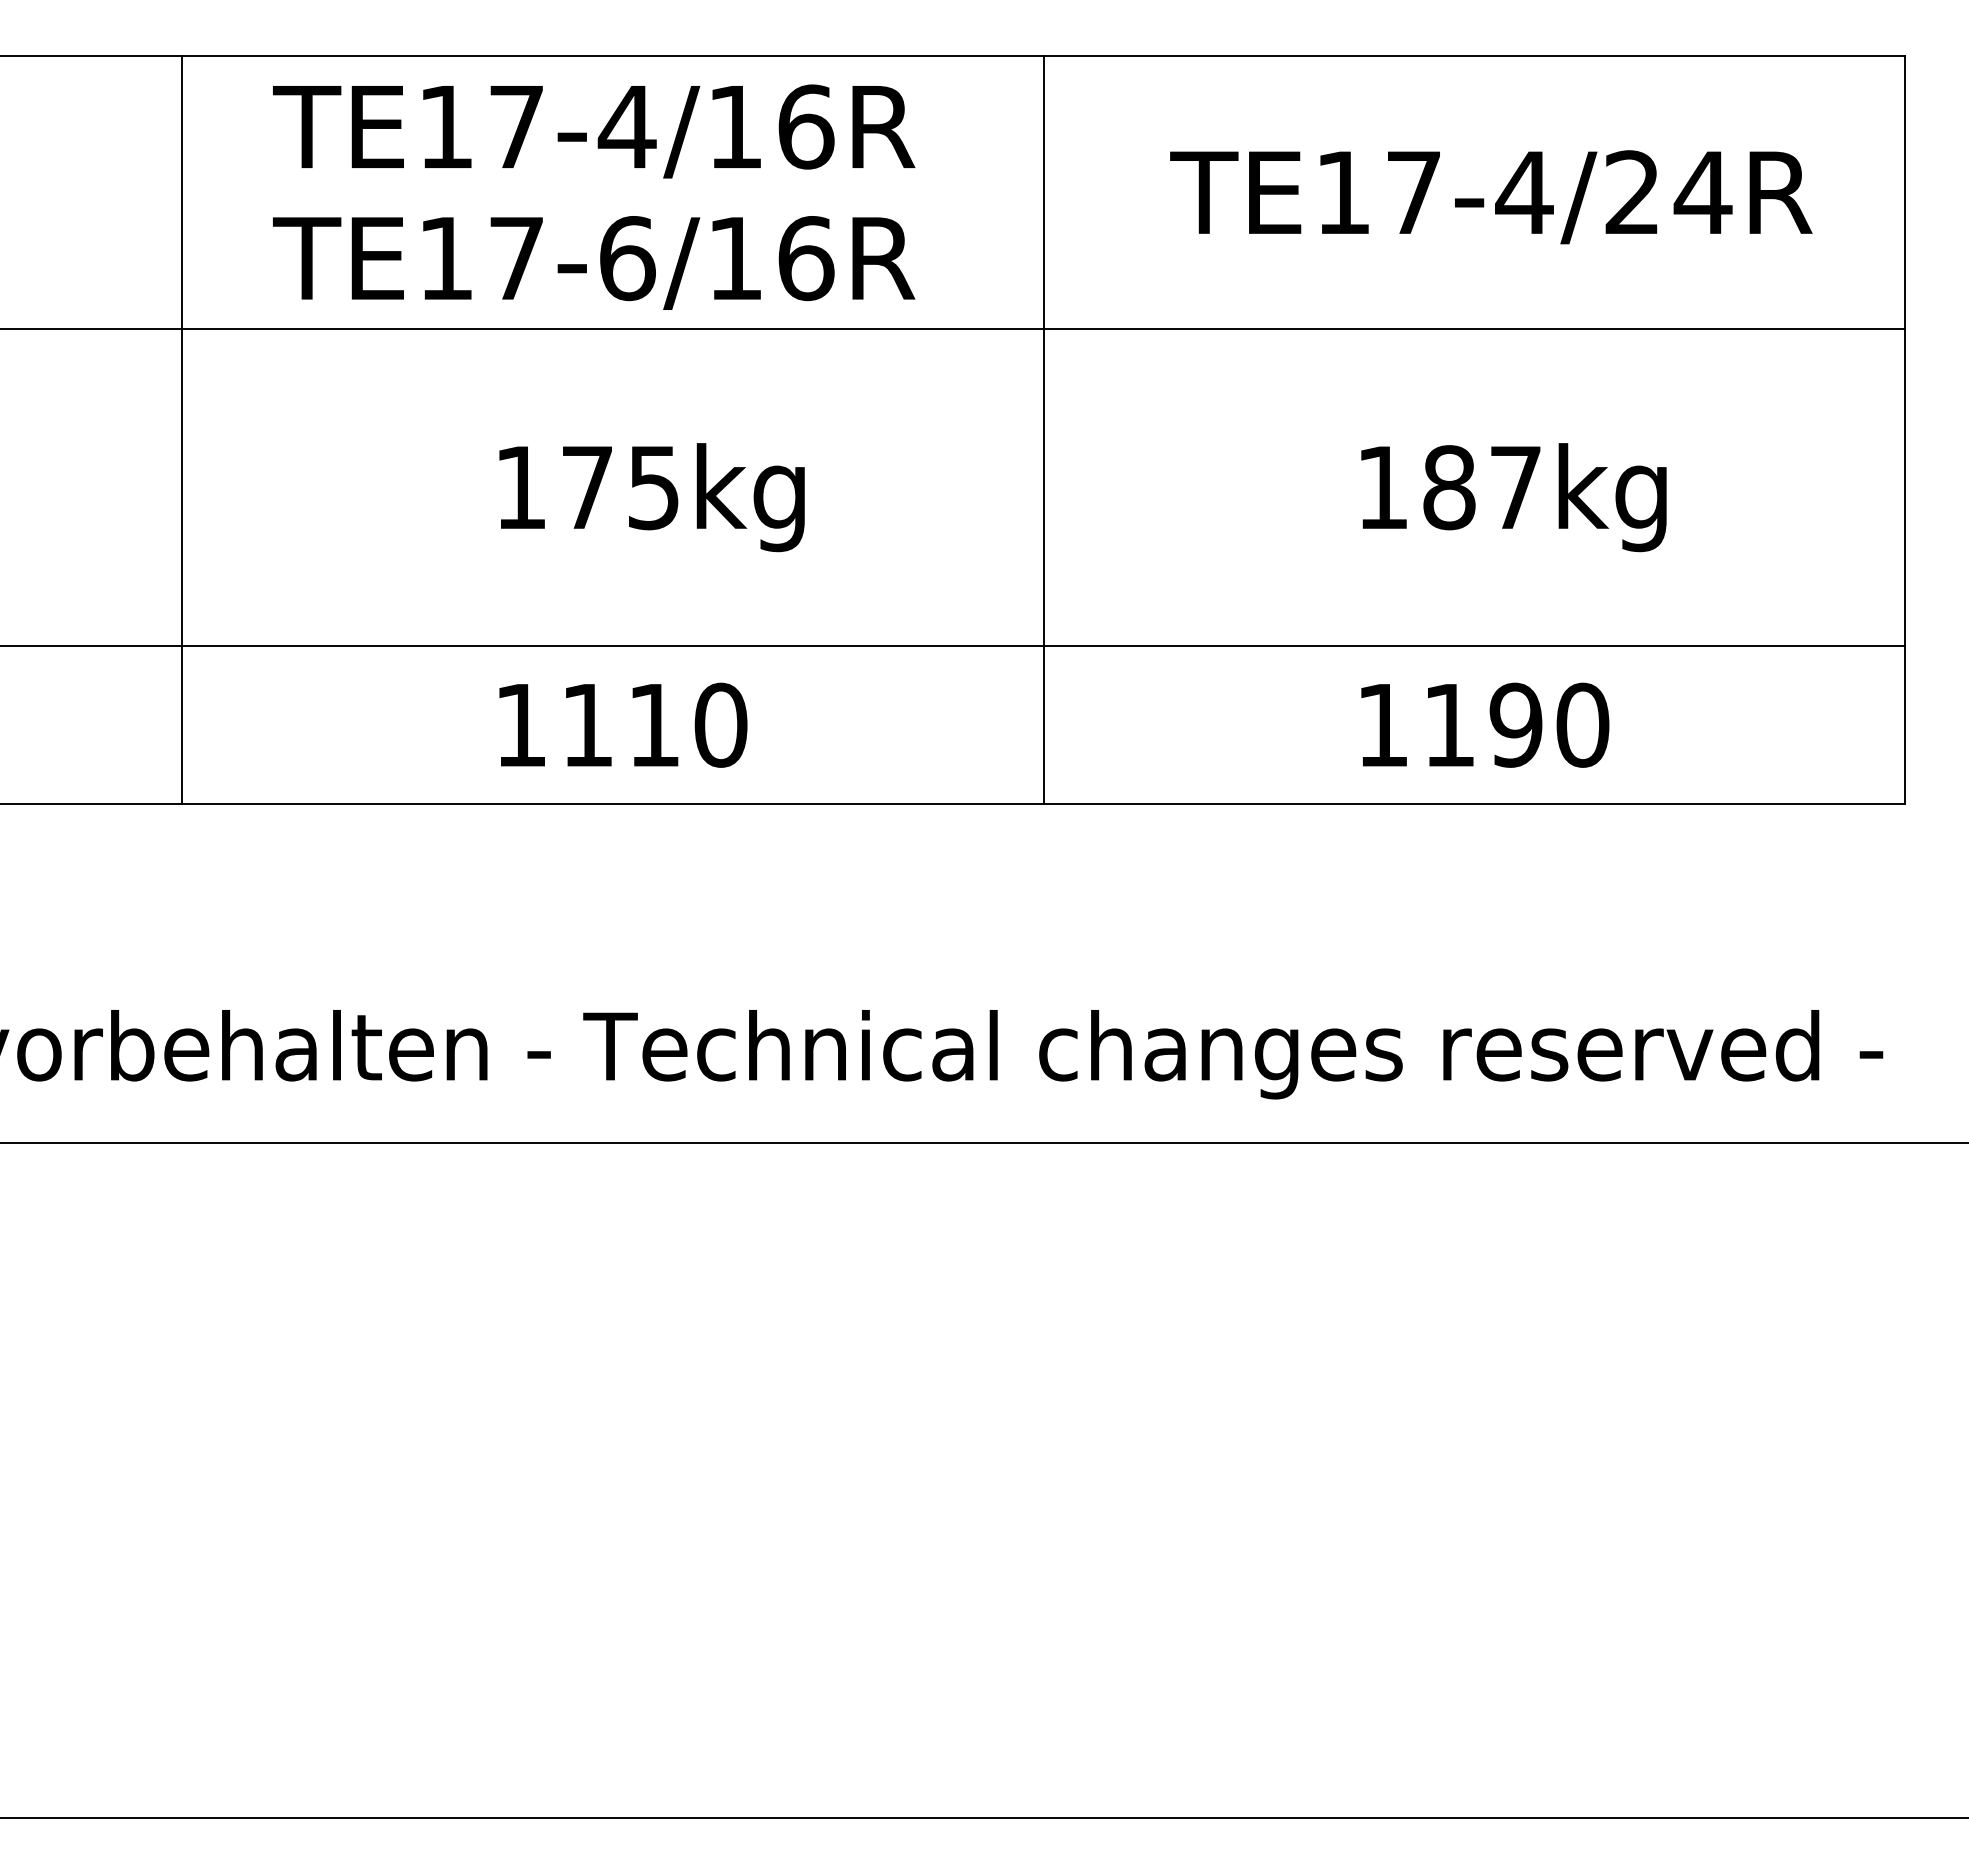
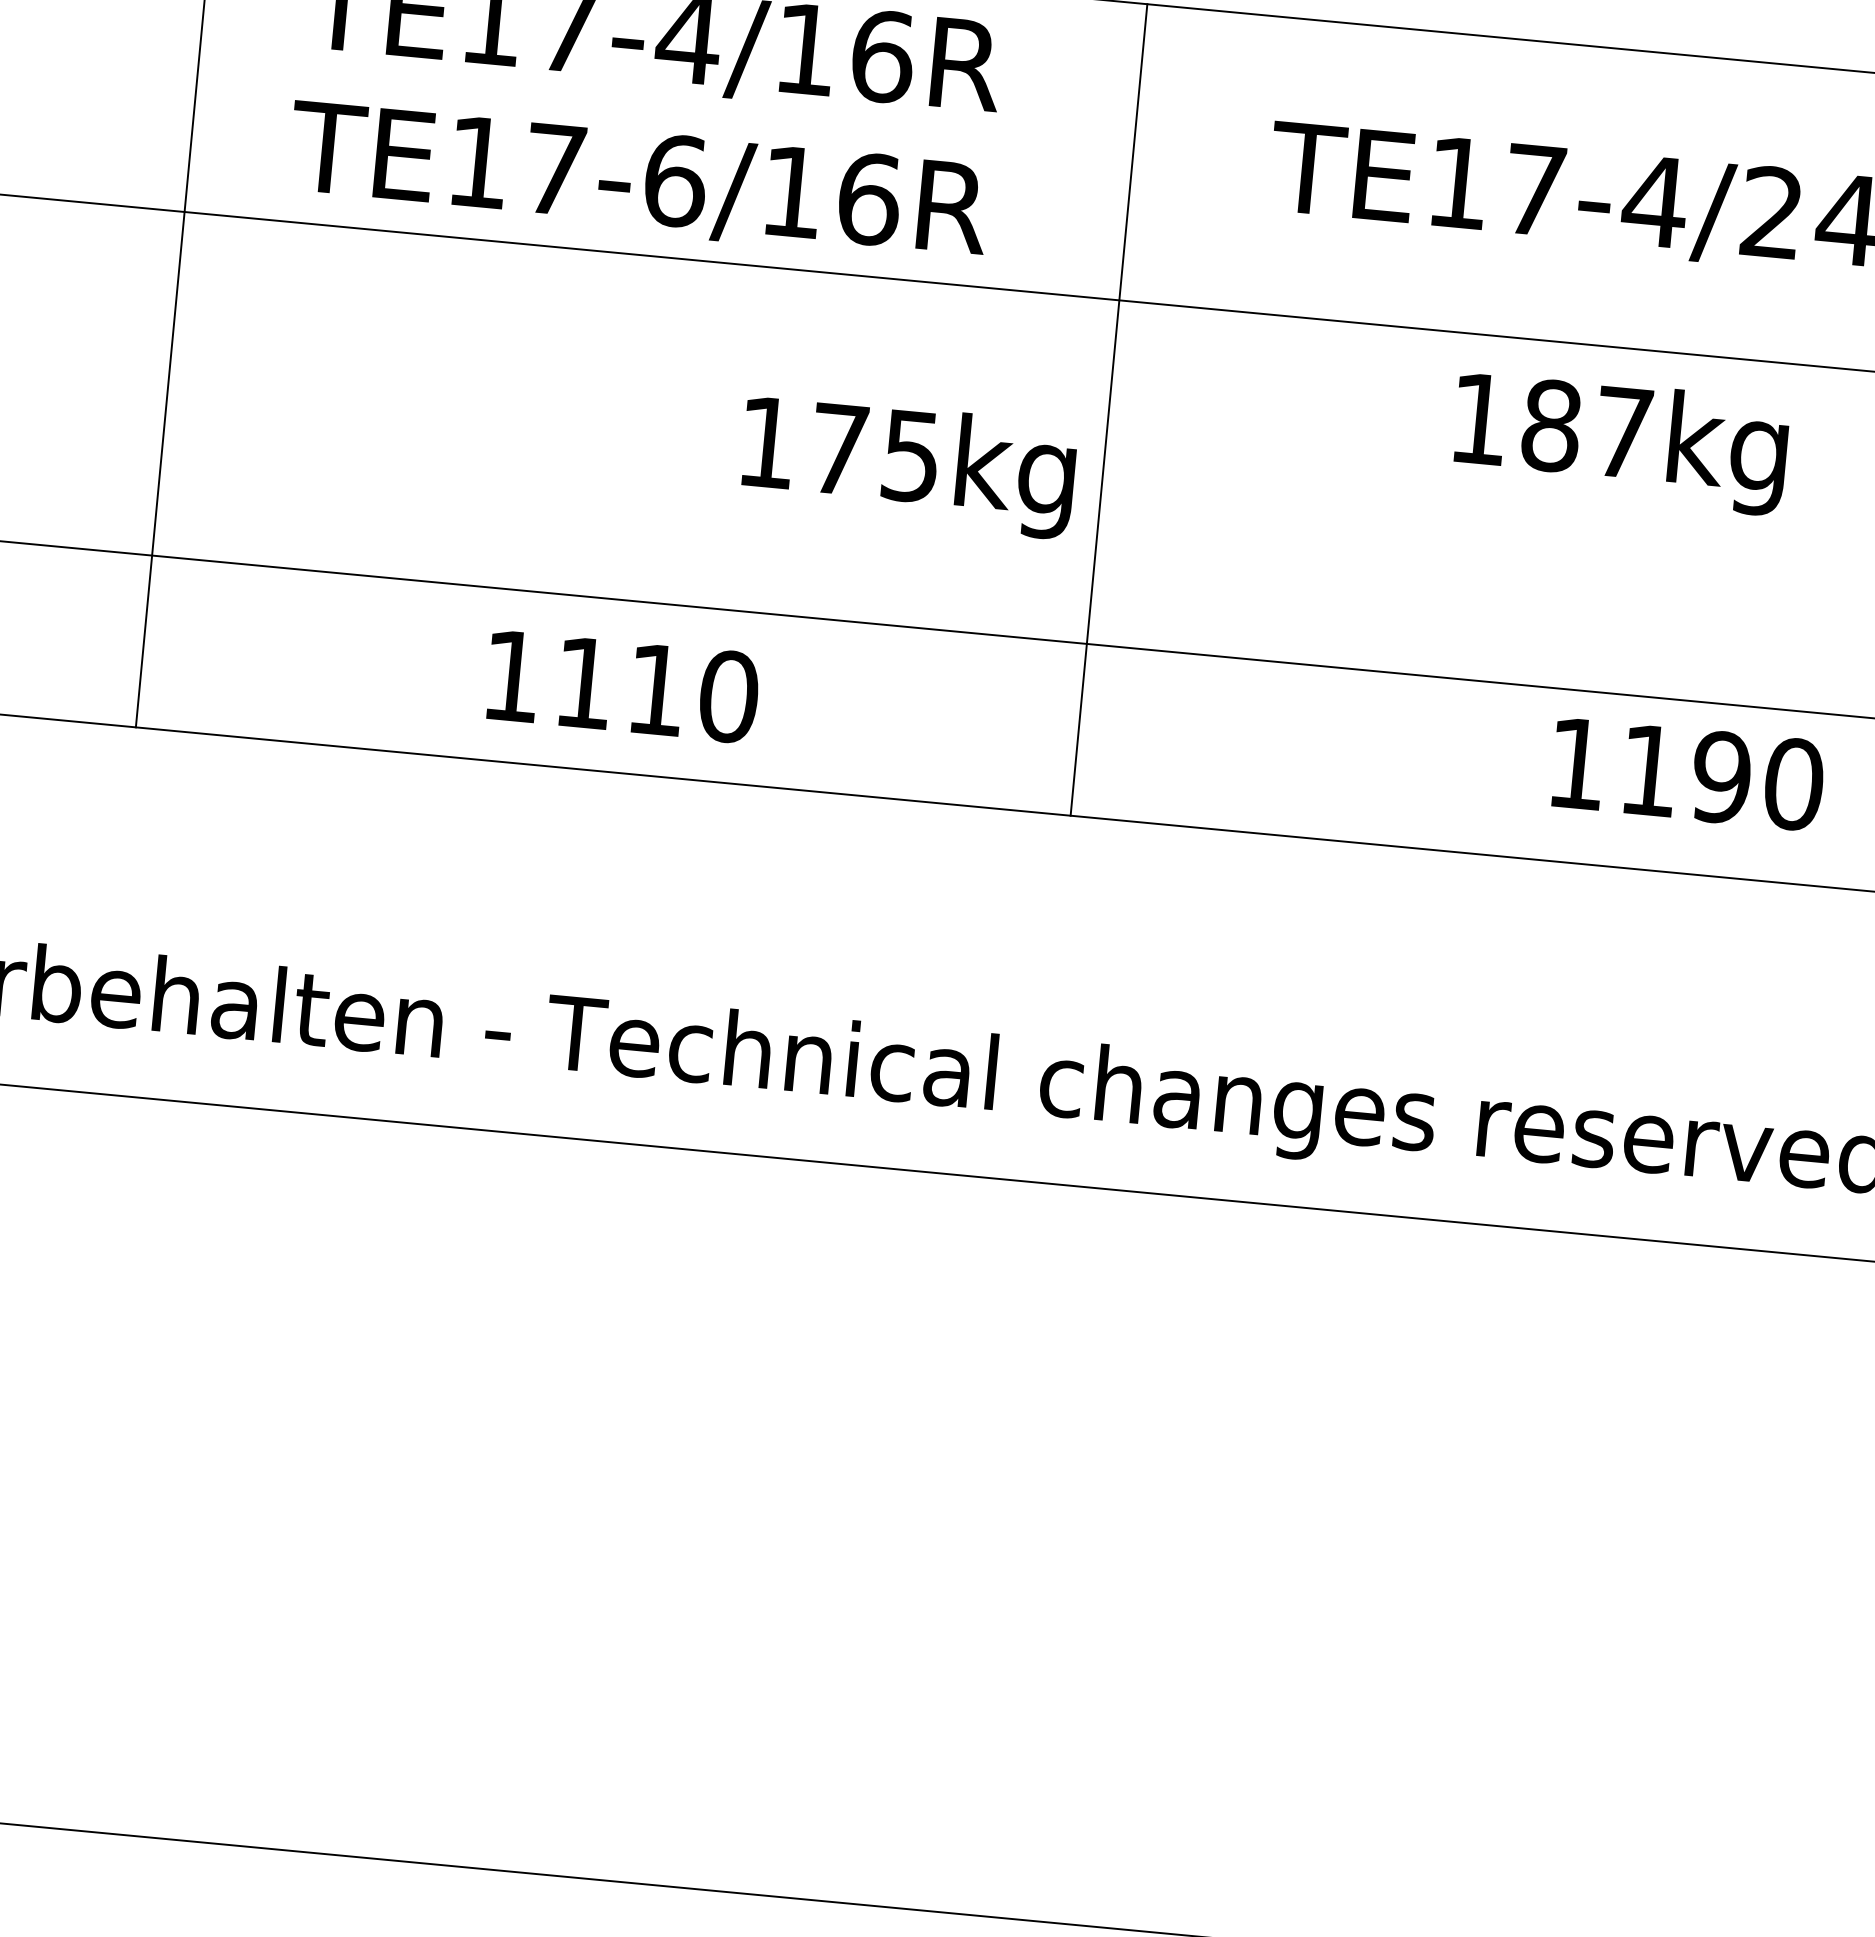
text: (651, 497) -> (907, 466), moved
text: (1513, 497) -> (1620, 443), moved
text: (1485, 724) -> (1688, 773), moved

